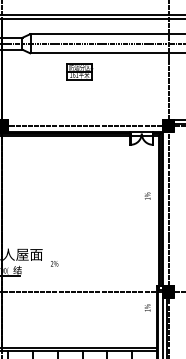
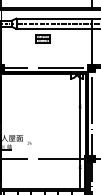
line: (148, 240) -> (80, 130), added

